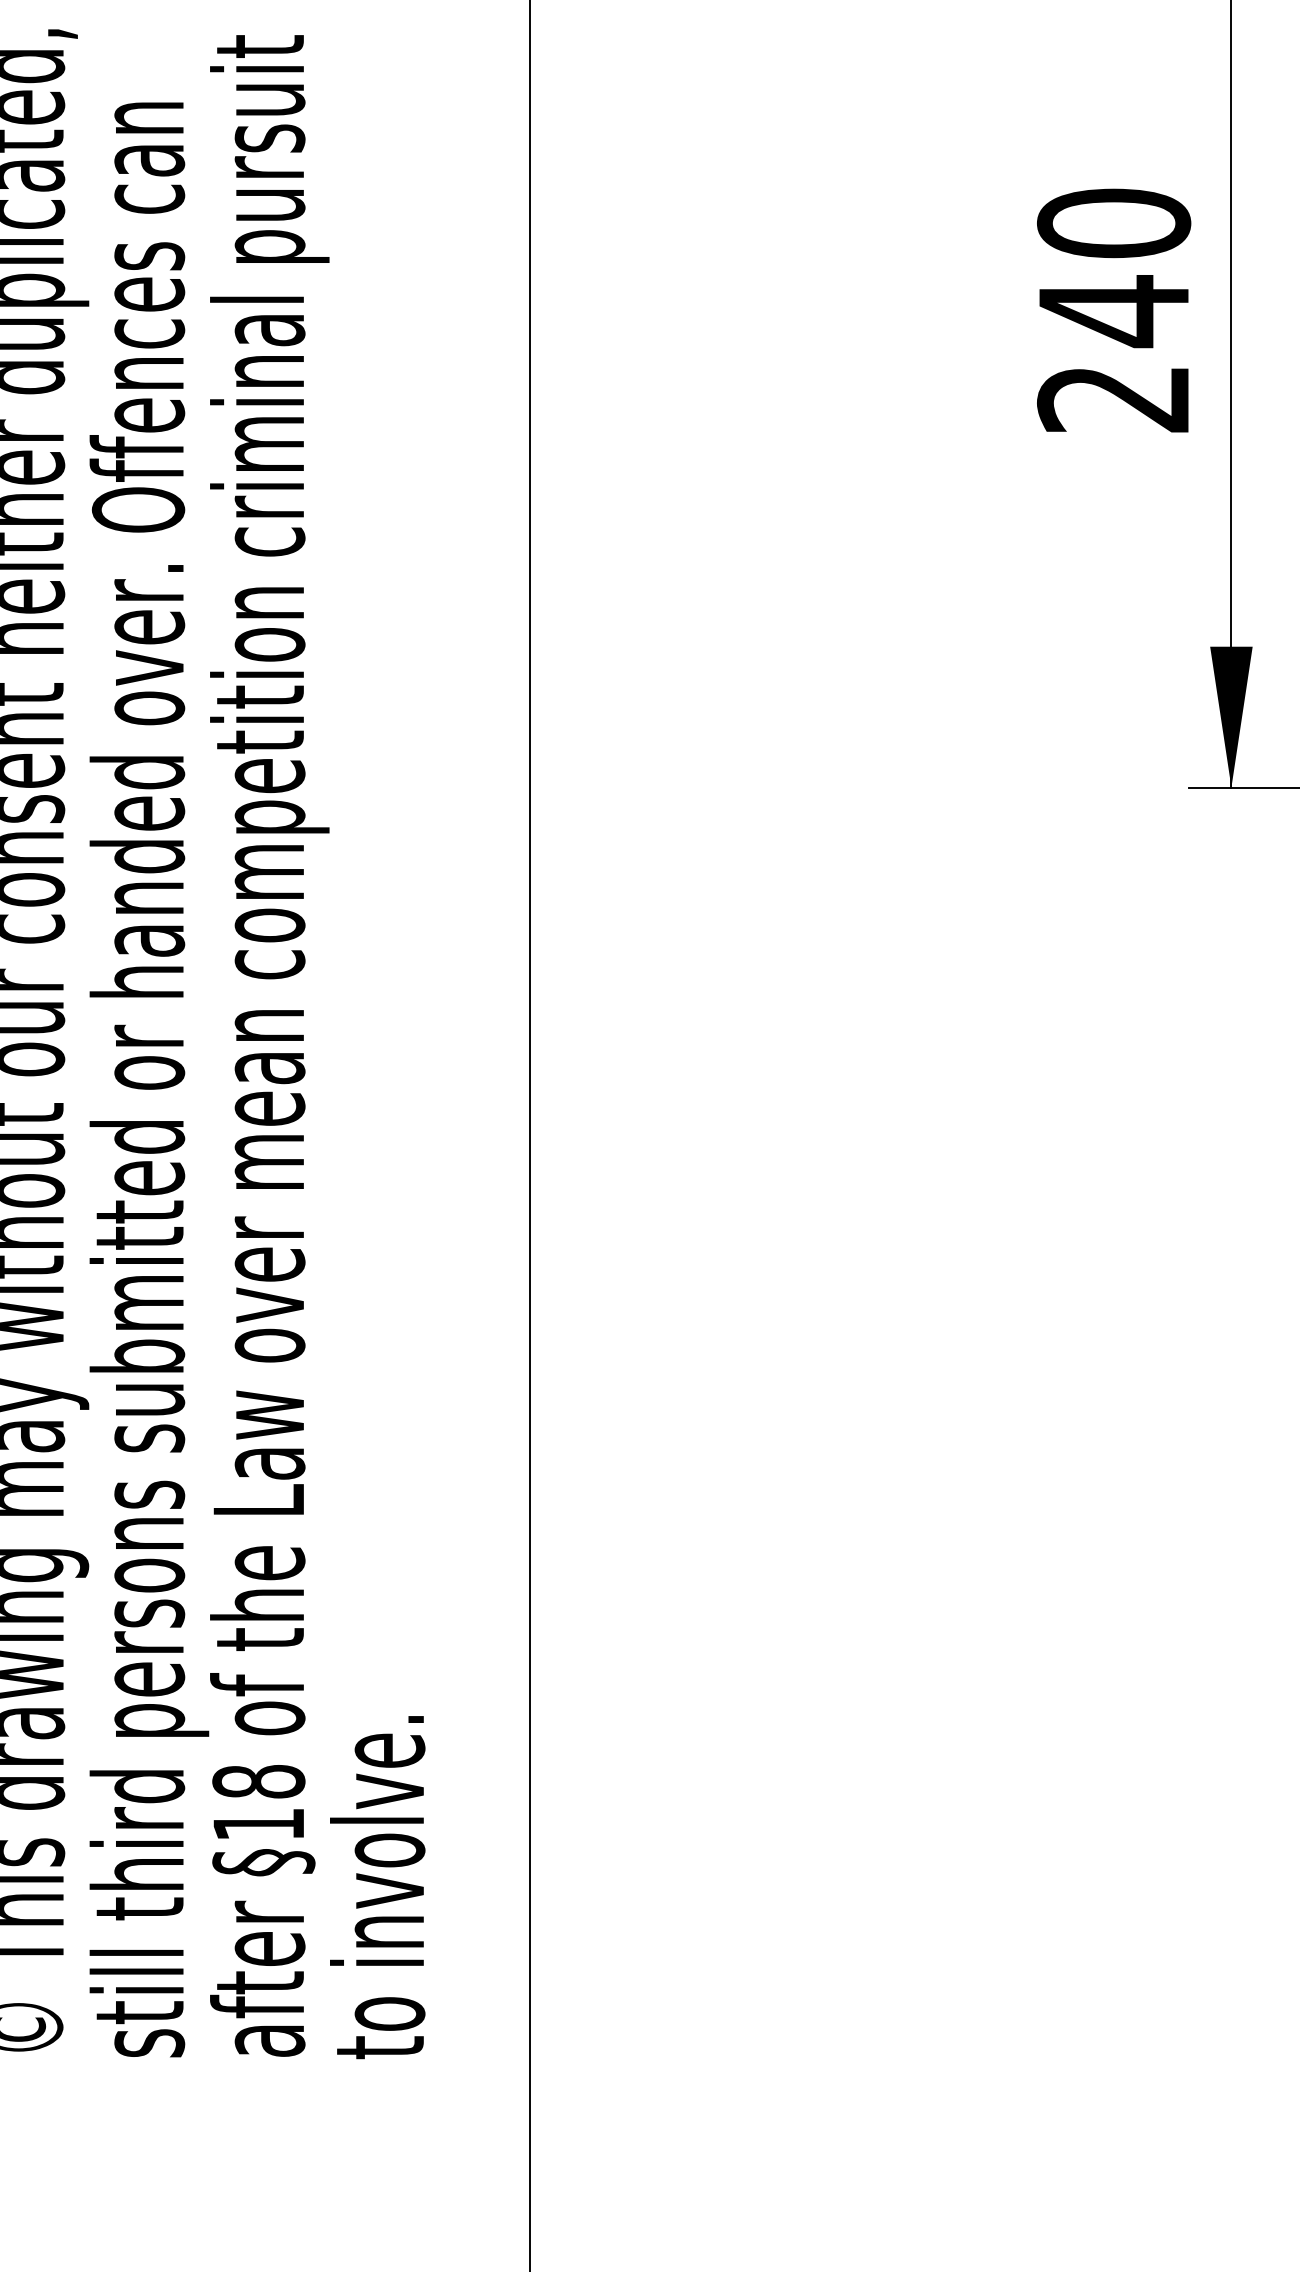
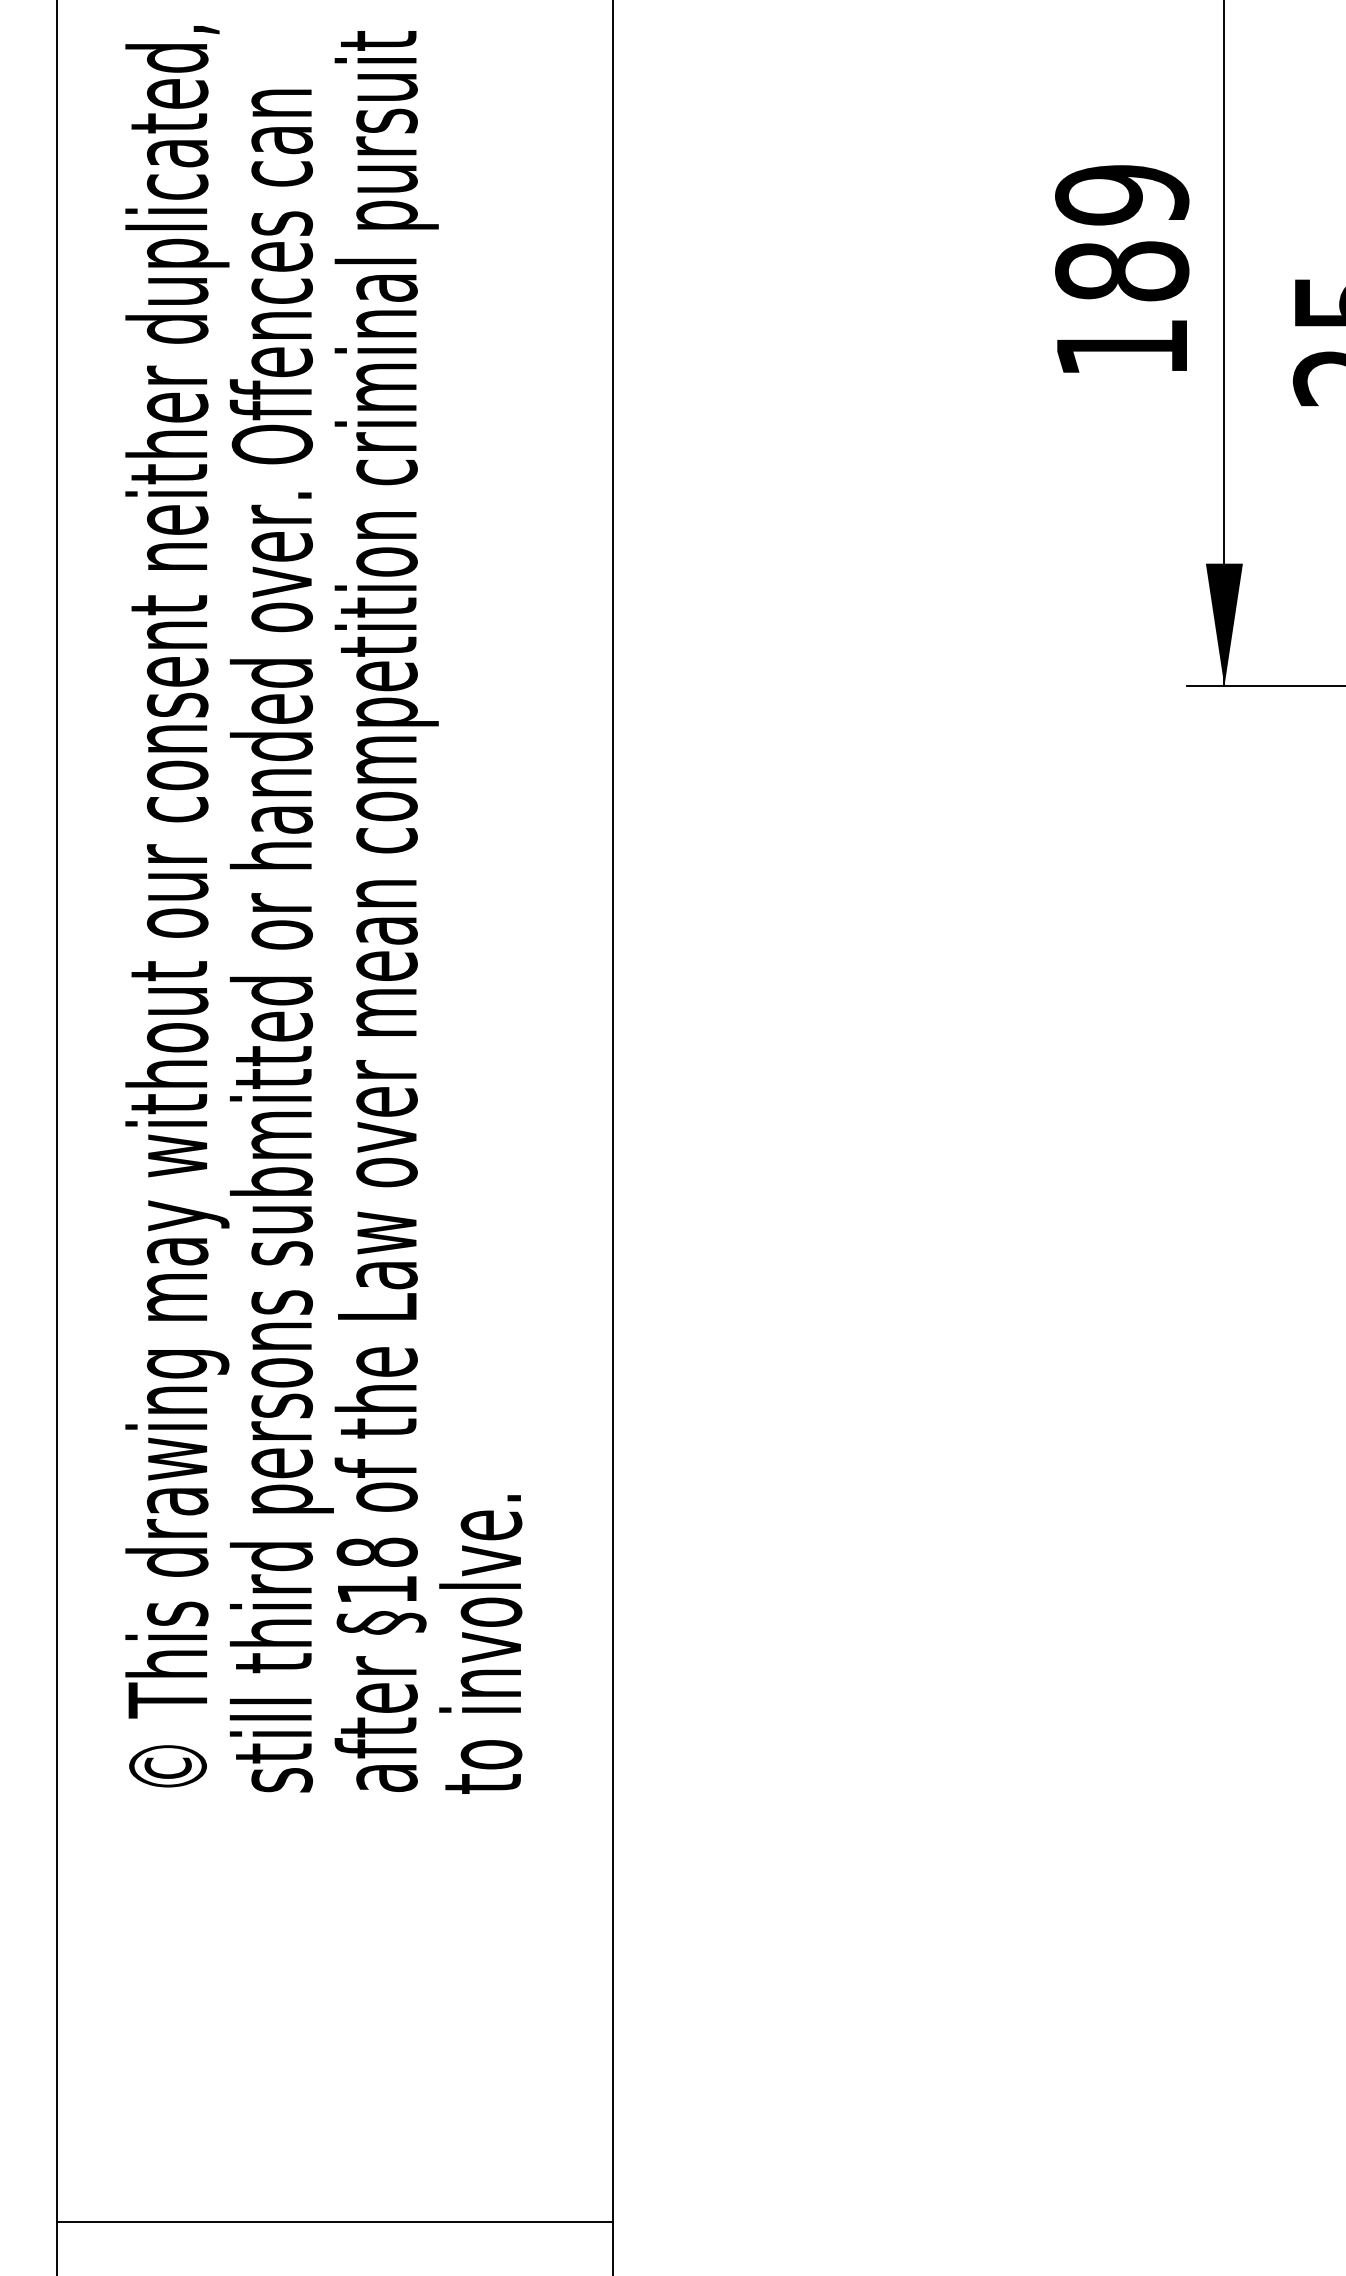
text: (1114, 310) -> (1122, 270), 240 -> 189

